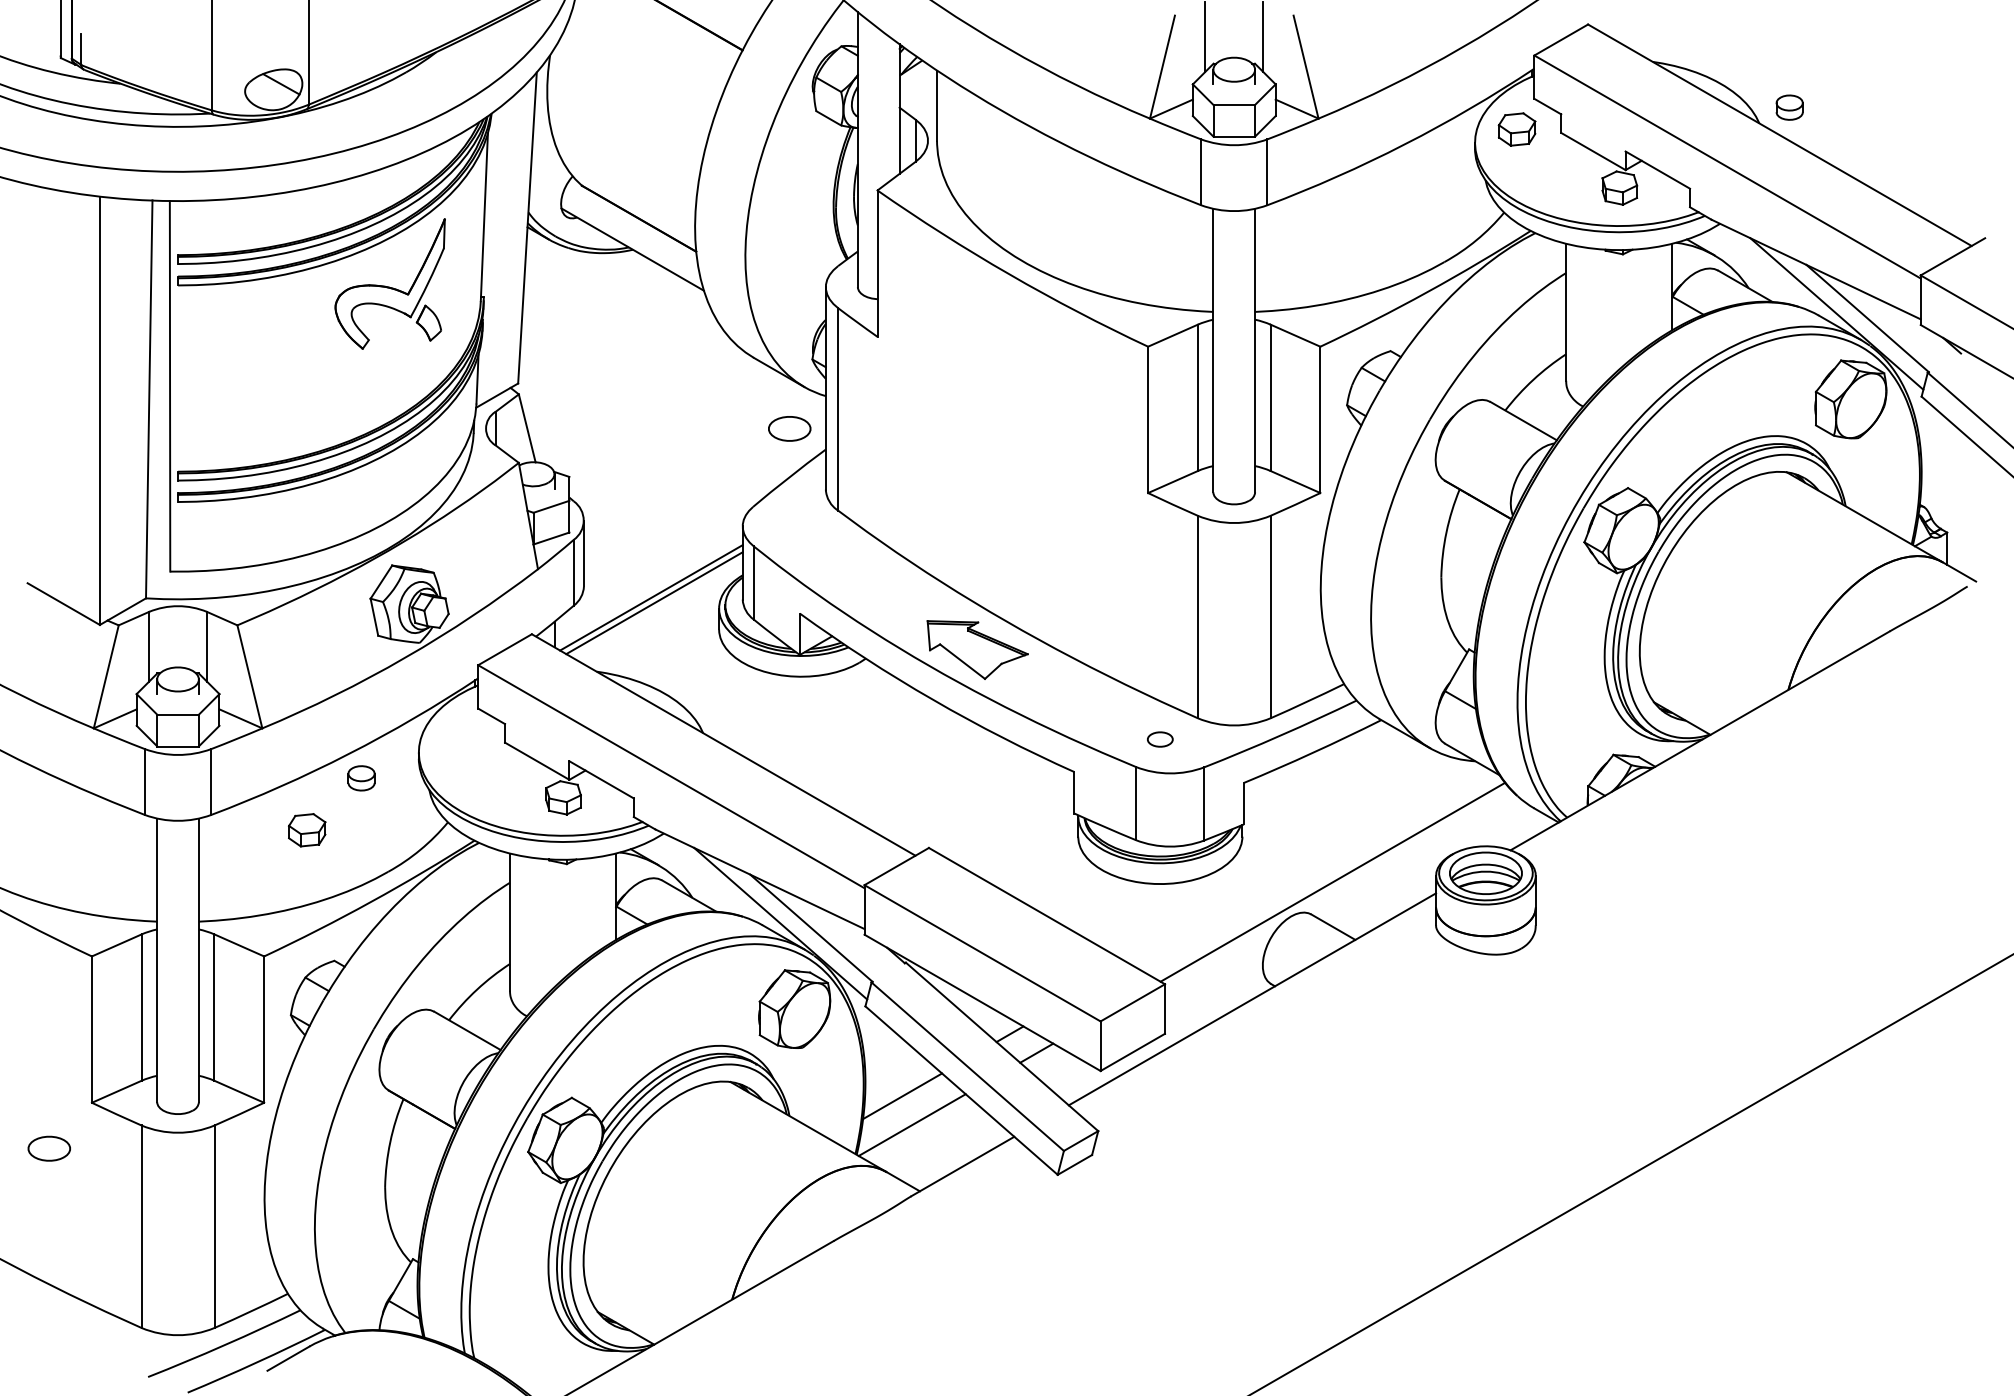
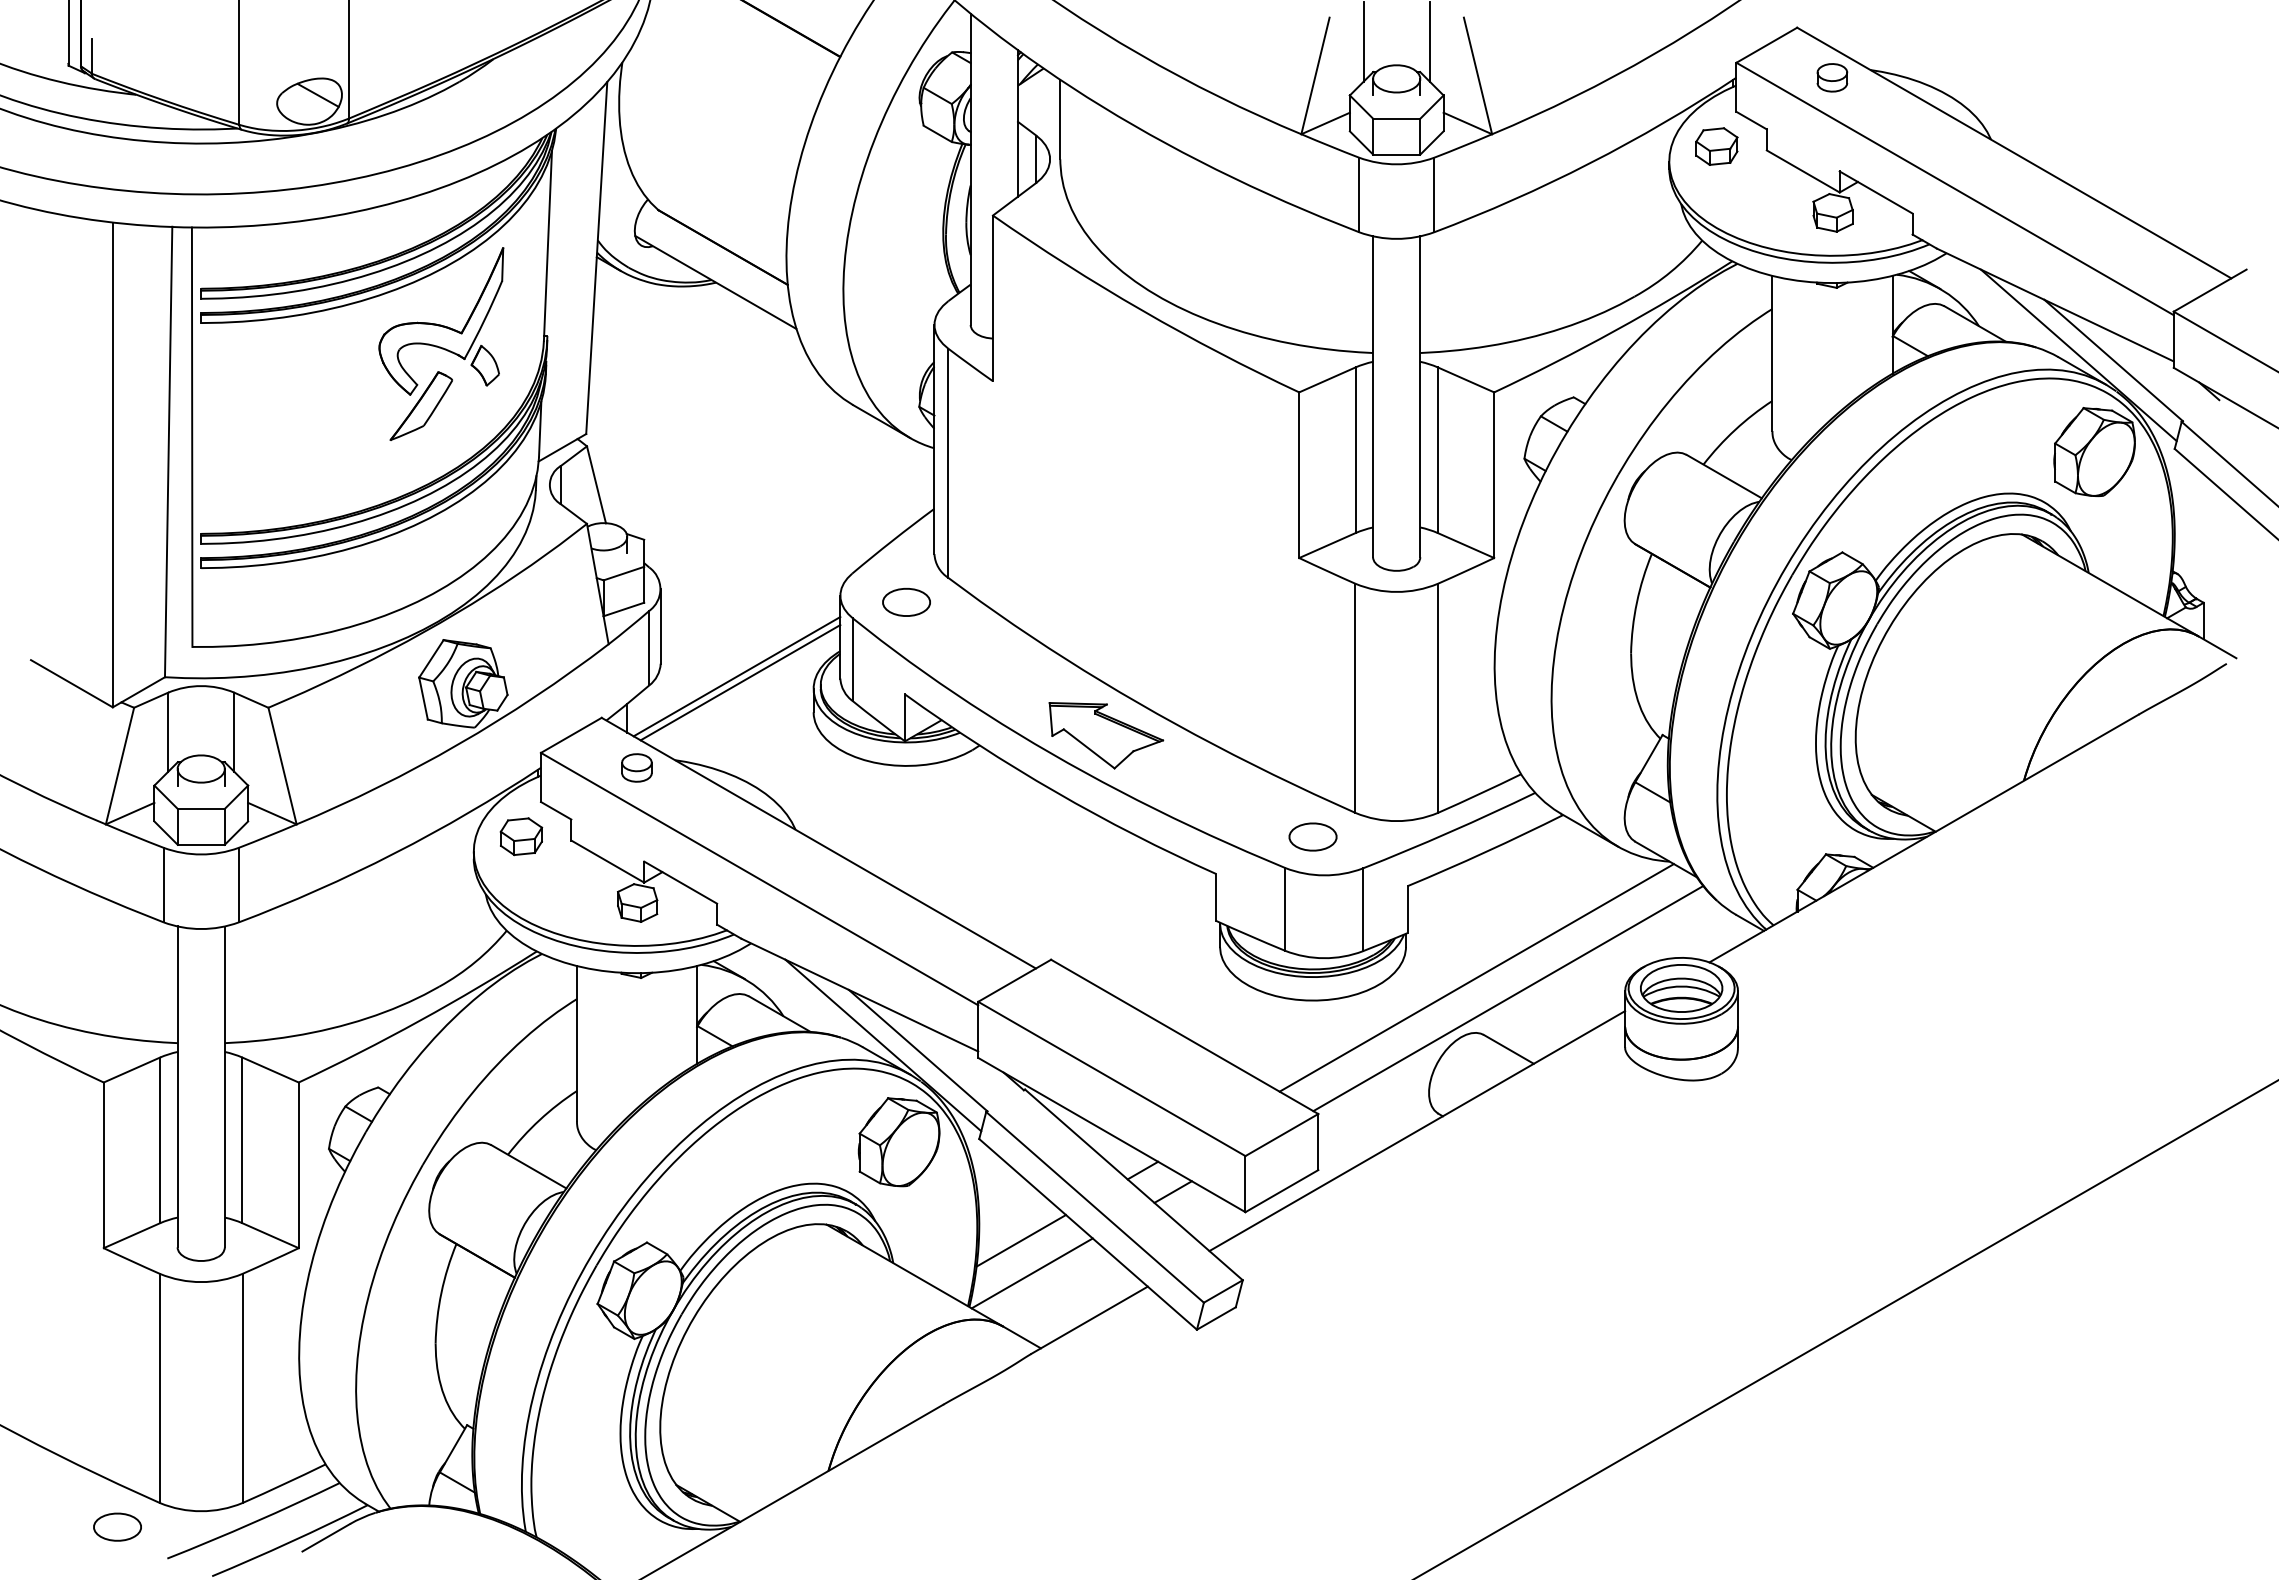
part: (1789, 107) -> (1832, 77), moved
part: (372, 358) -> (421, 405), added
part: (789, 428) -> (906, 602), moved
part: (1159, 739) -> (1312, 836), size x1.67
part: (361, 777) -> (636, 767), moved
part: (307, 830) -> (521, 836), moved
line: (1304, 863) -> (1476, 977), added
part: (49, 1148) -> (117, 1526), moved

